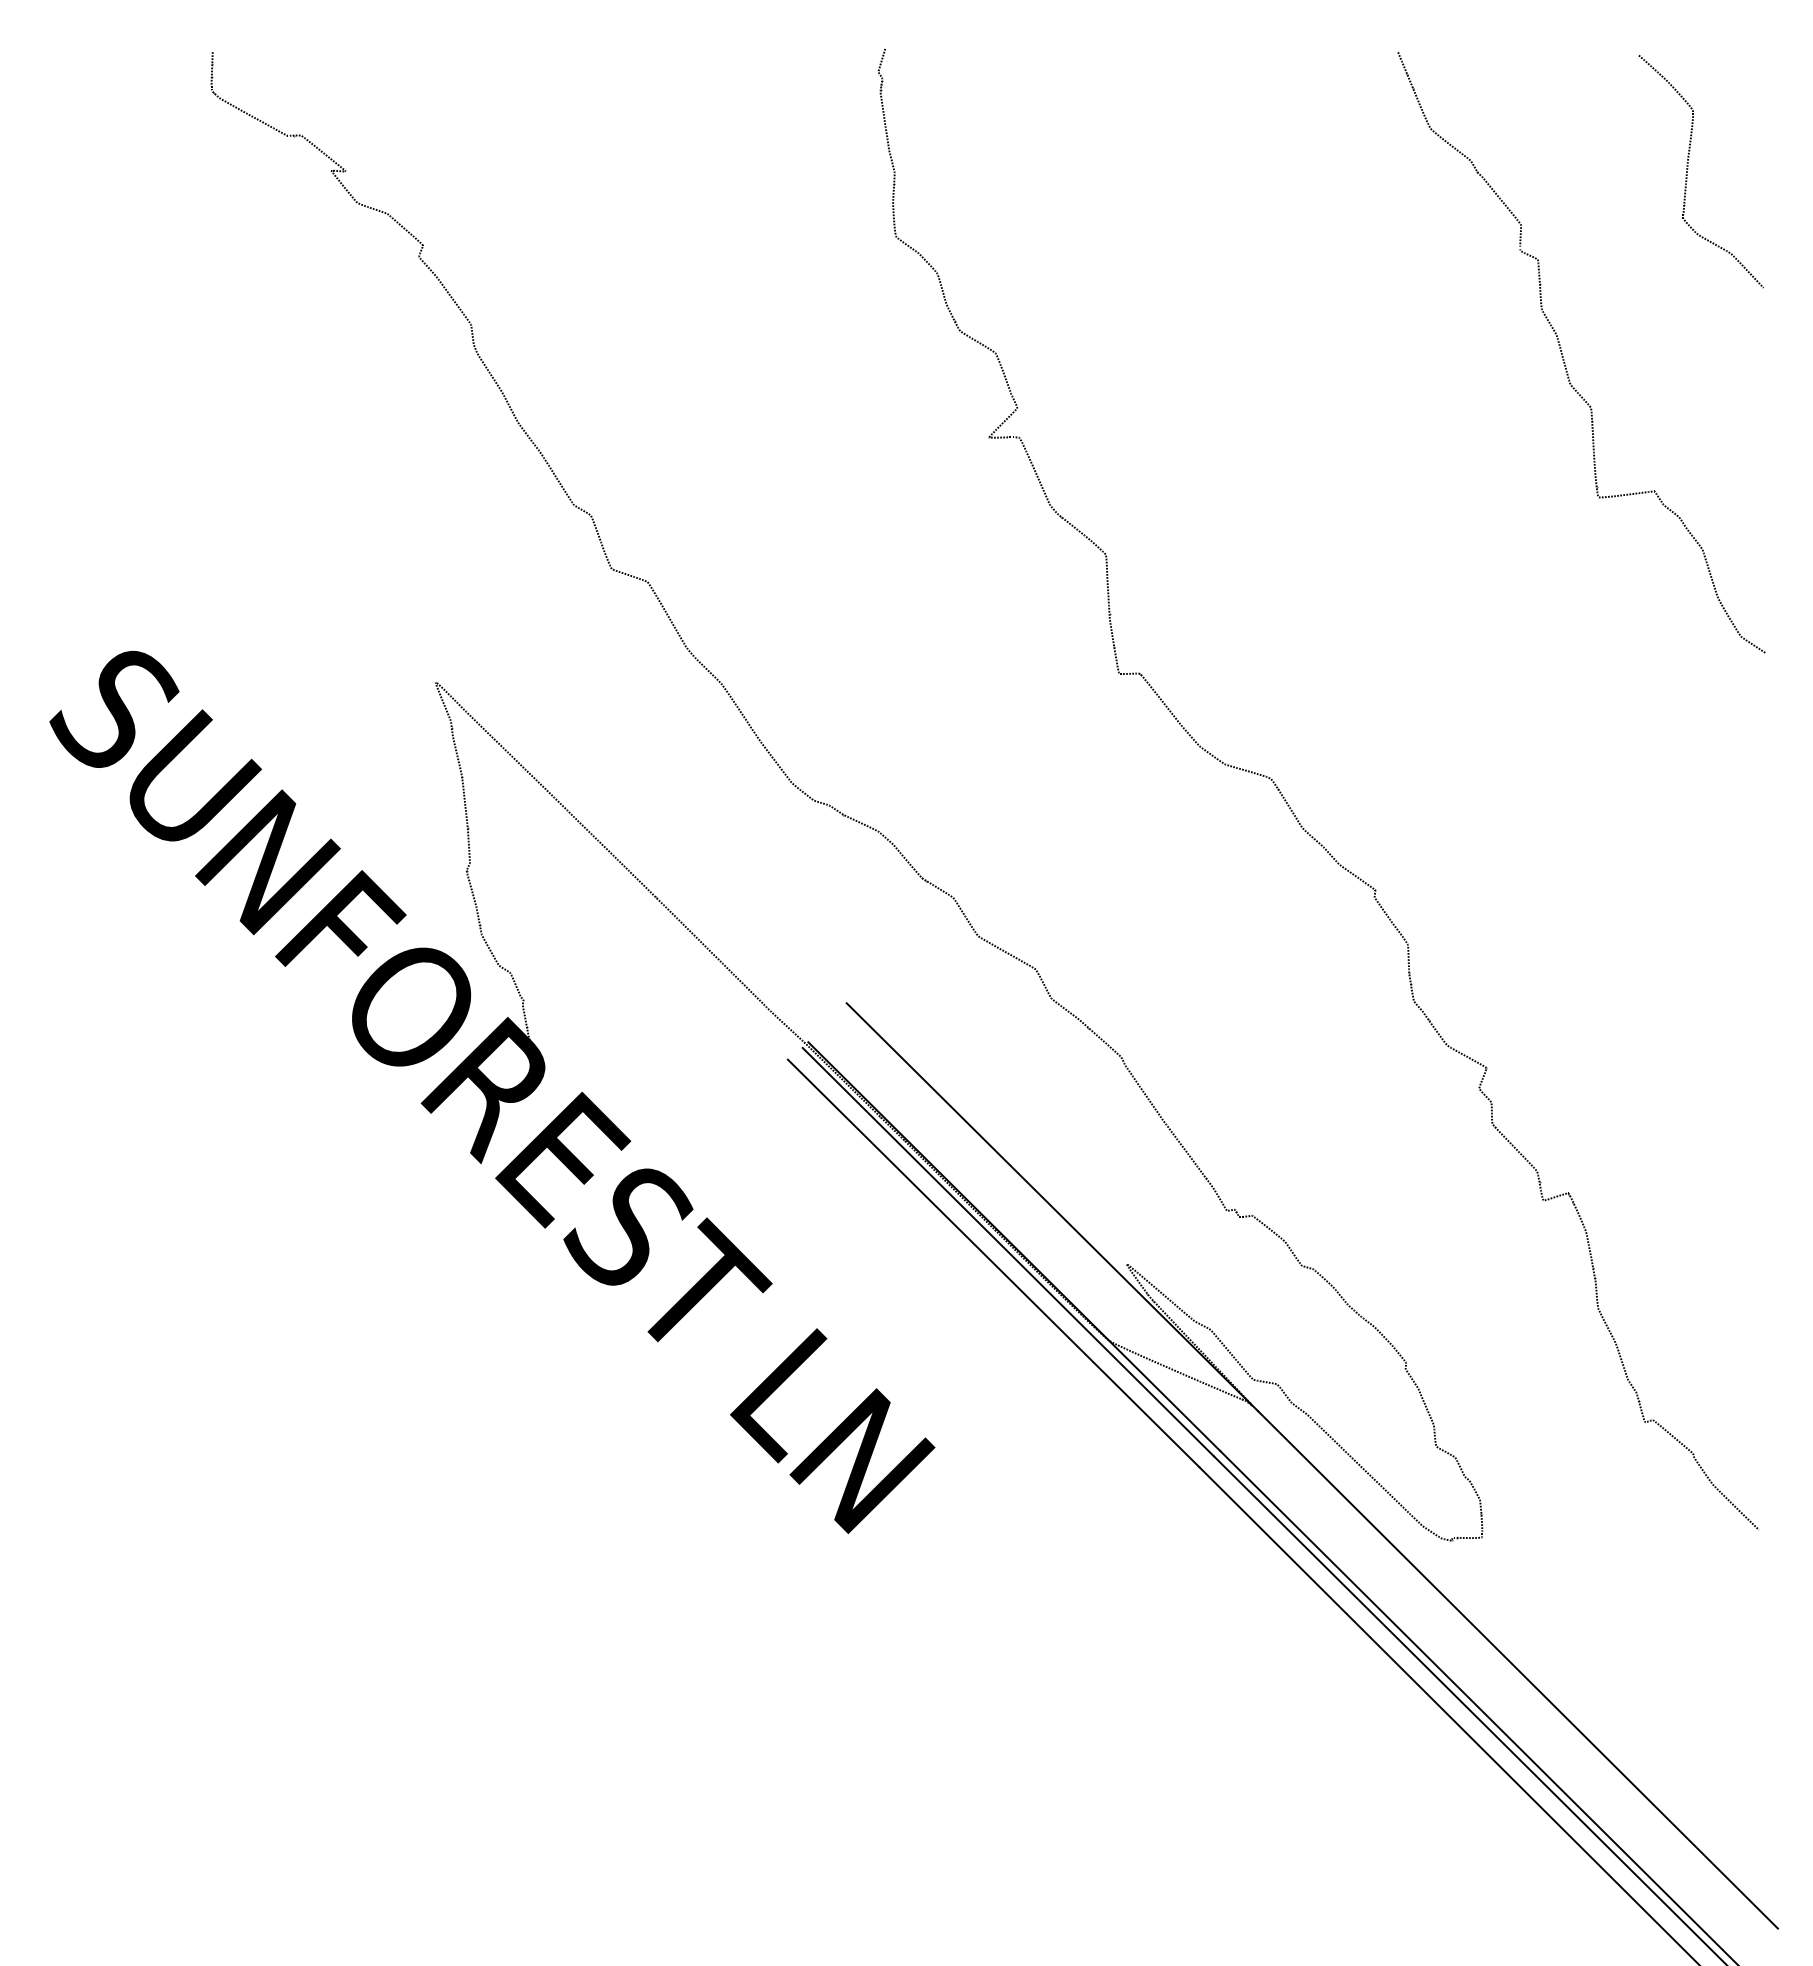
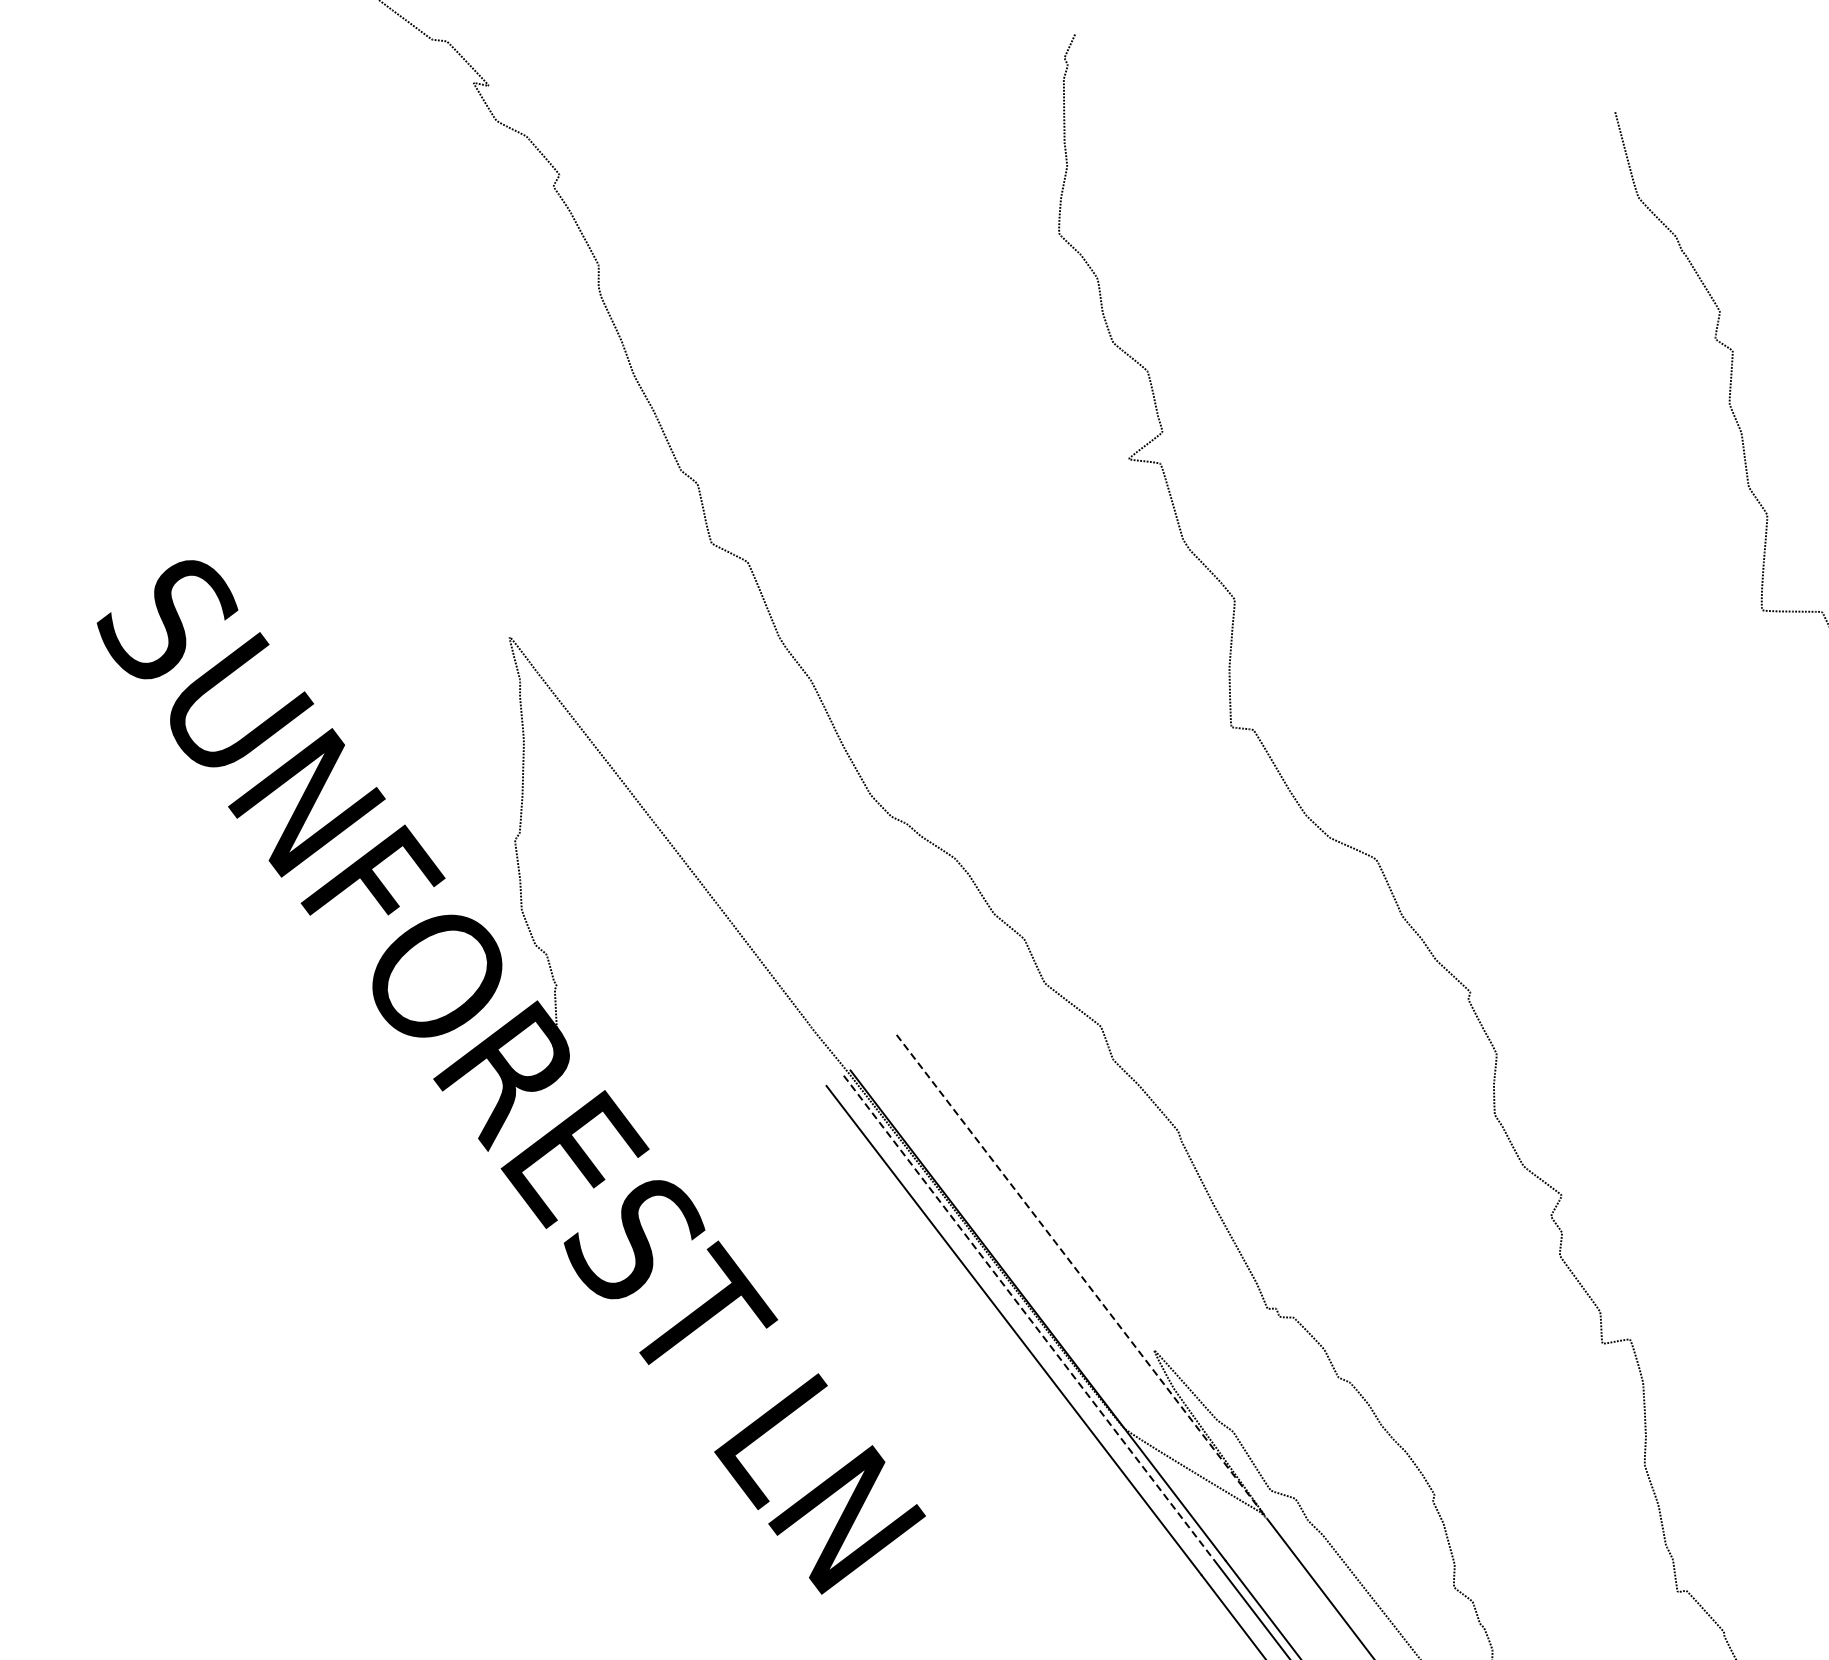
line: (1052, 1207) -> (1084, 1279), solid -> dashed
line: (1008, 1252) -> (1031, 1321), solid -> dashed

